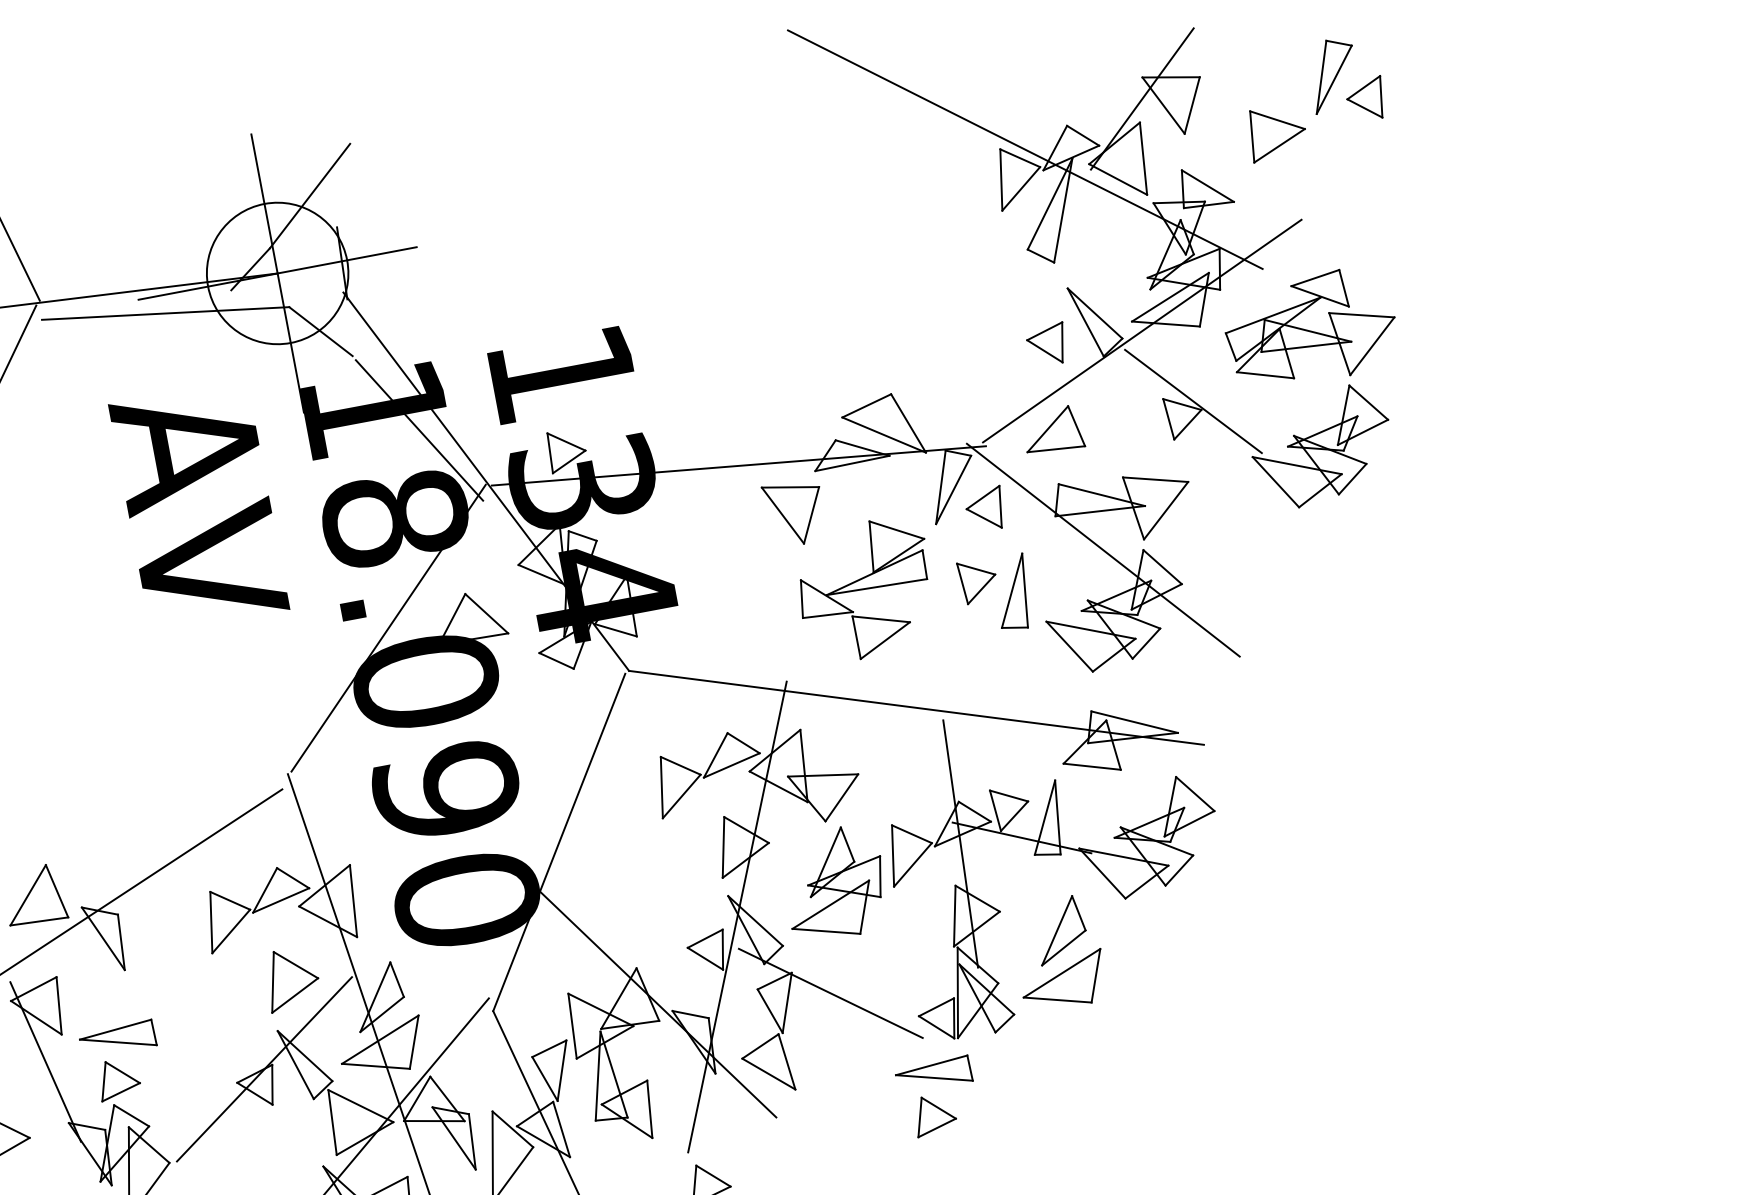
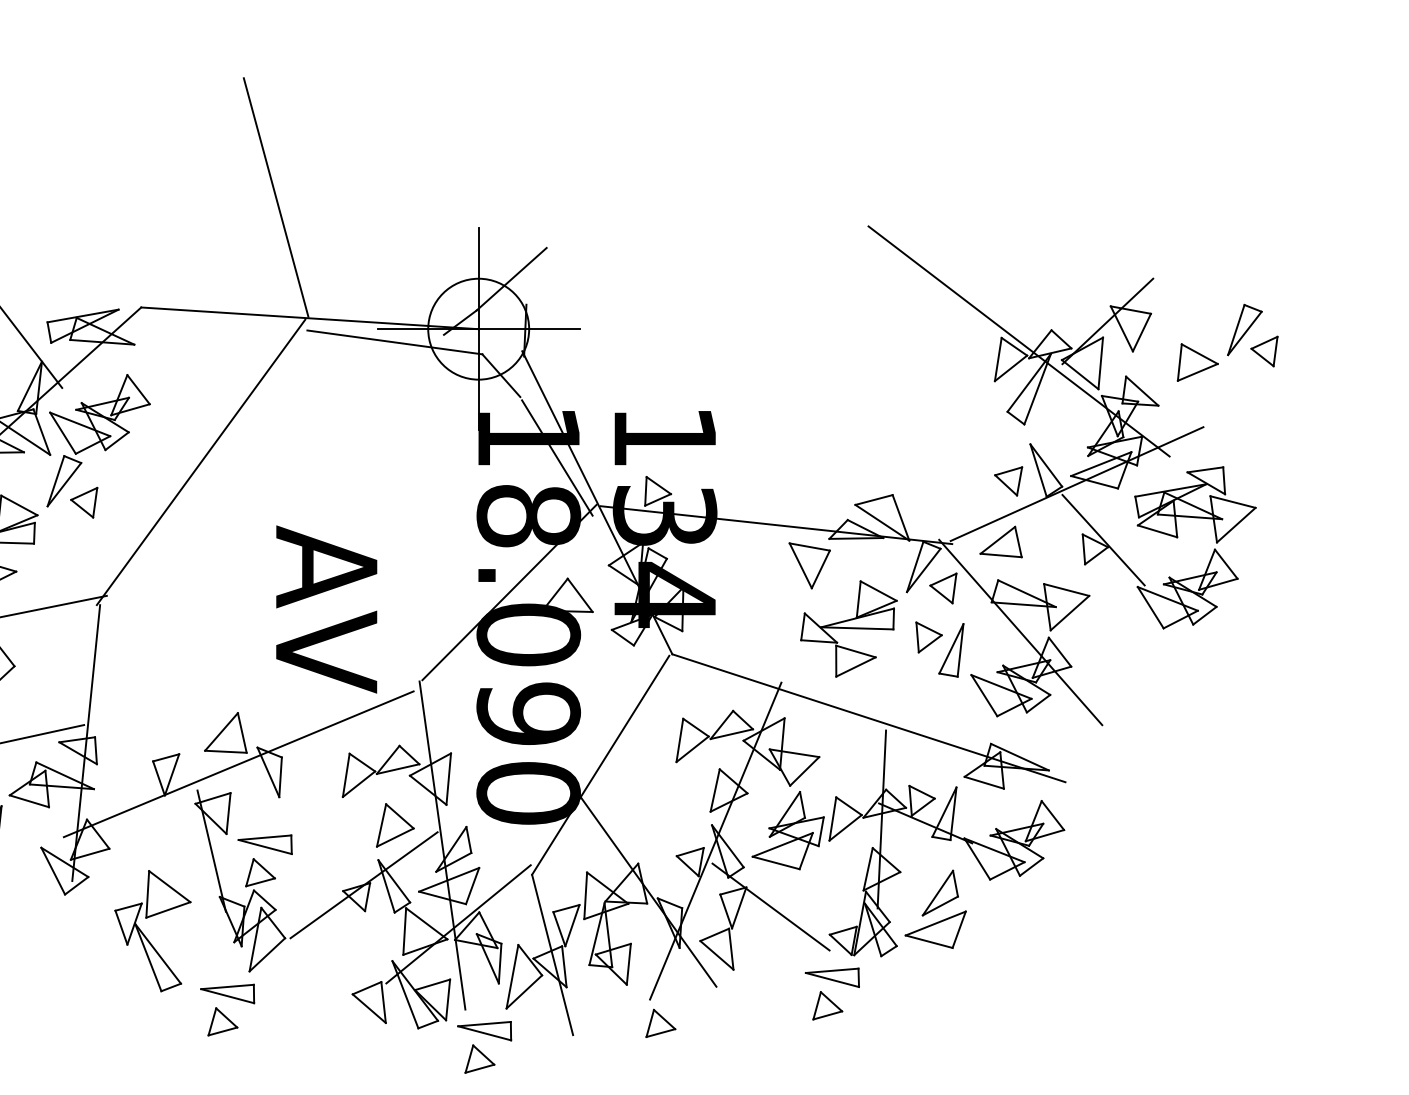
text: (198, 507) -> (326, 609), moved

